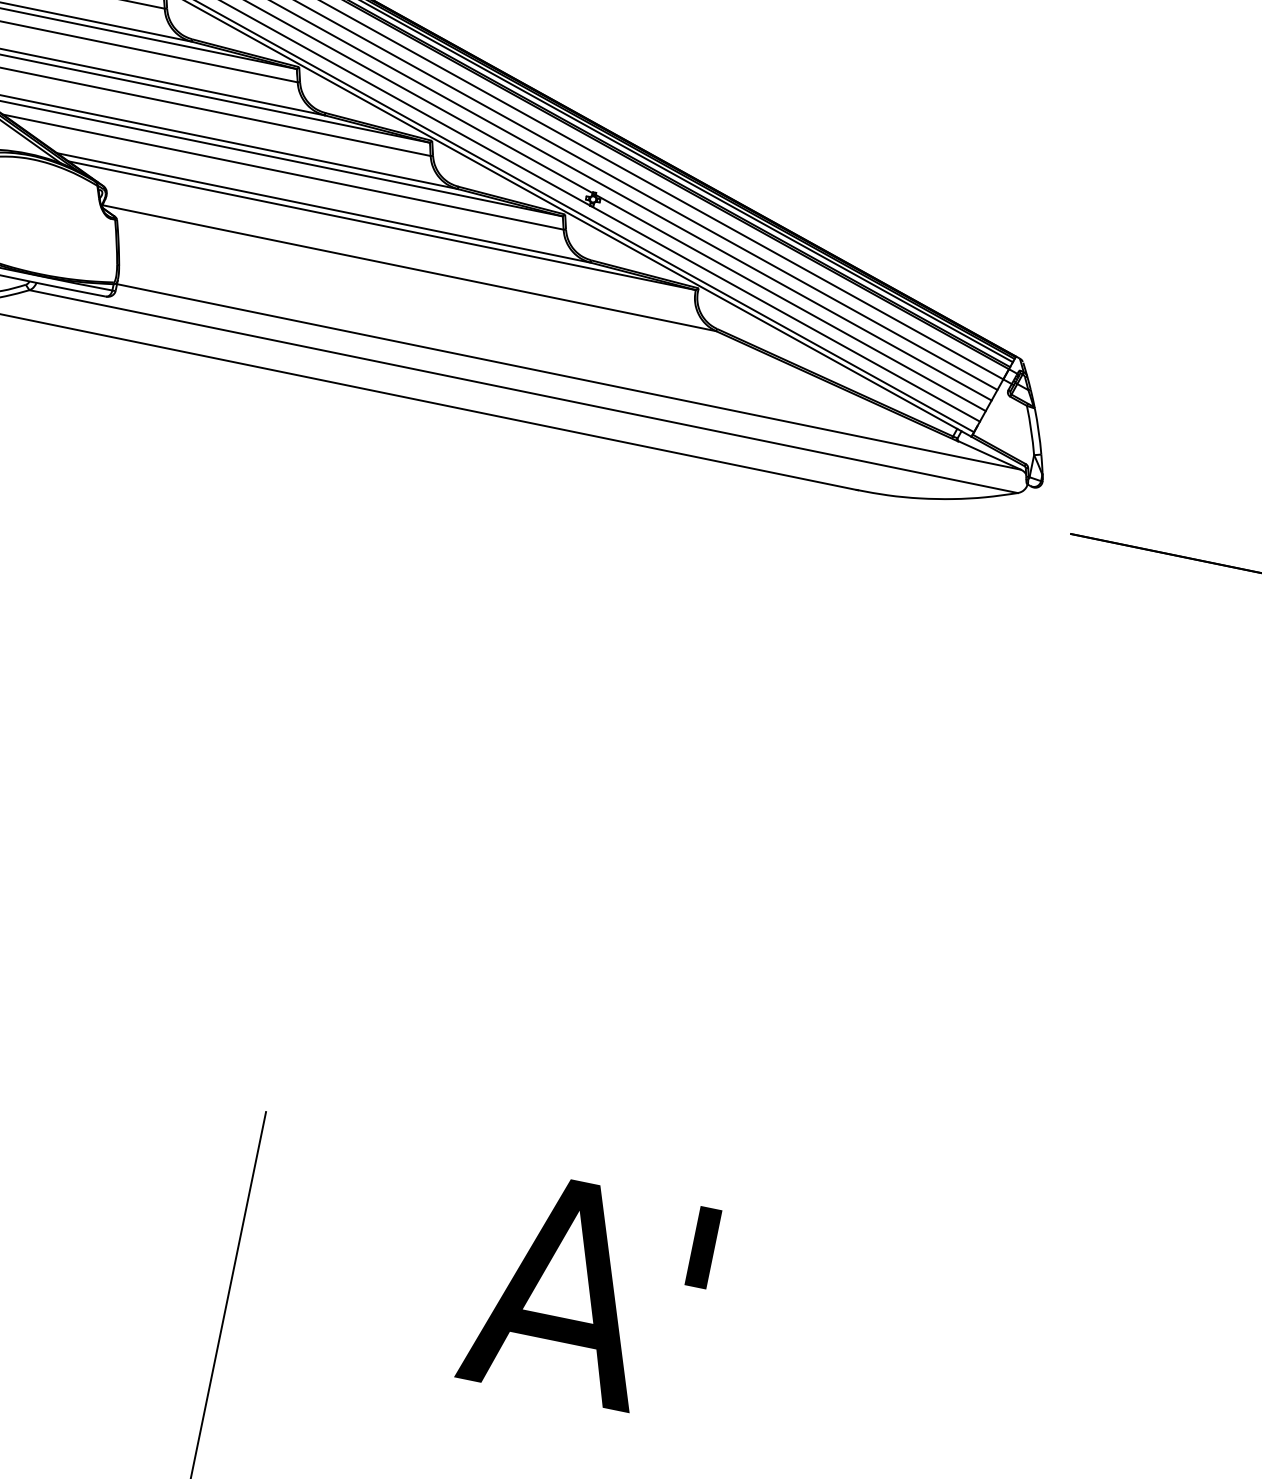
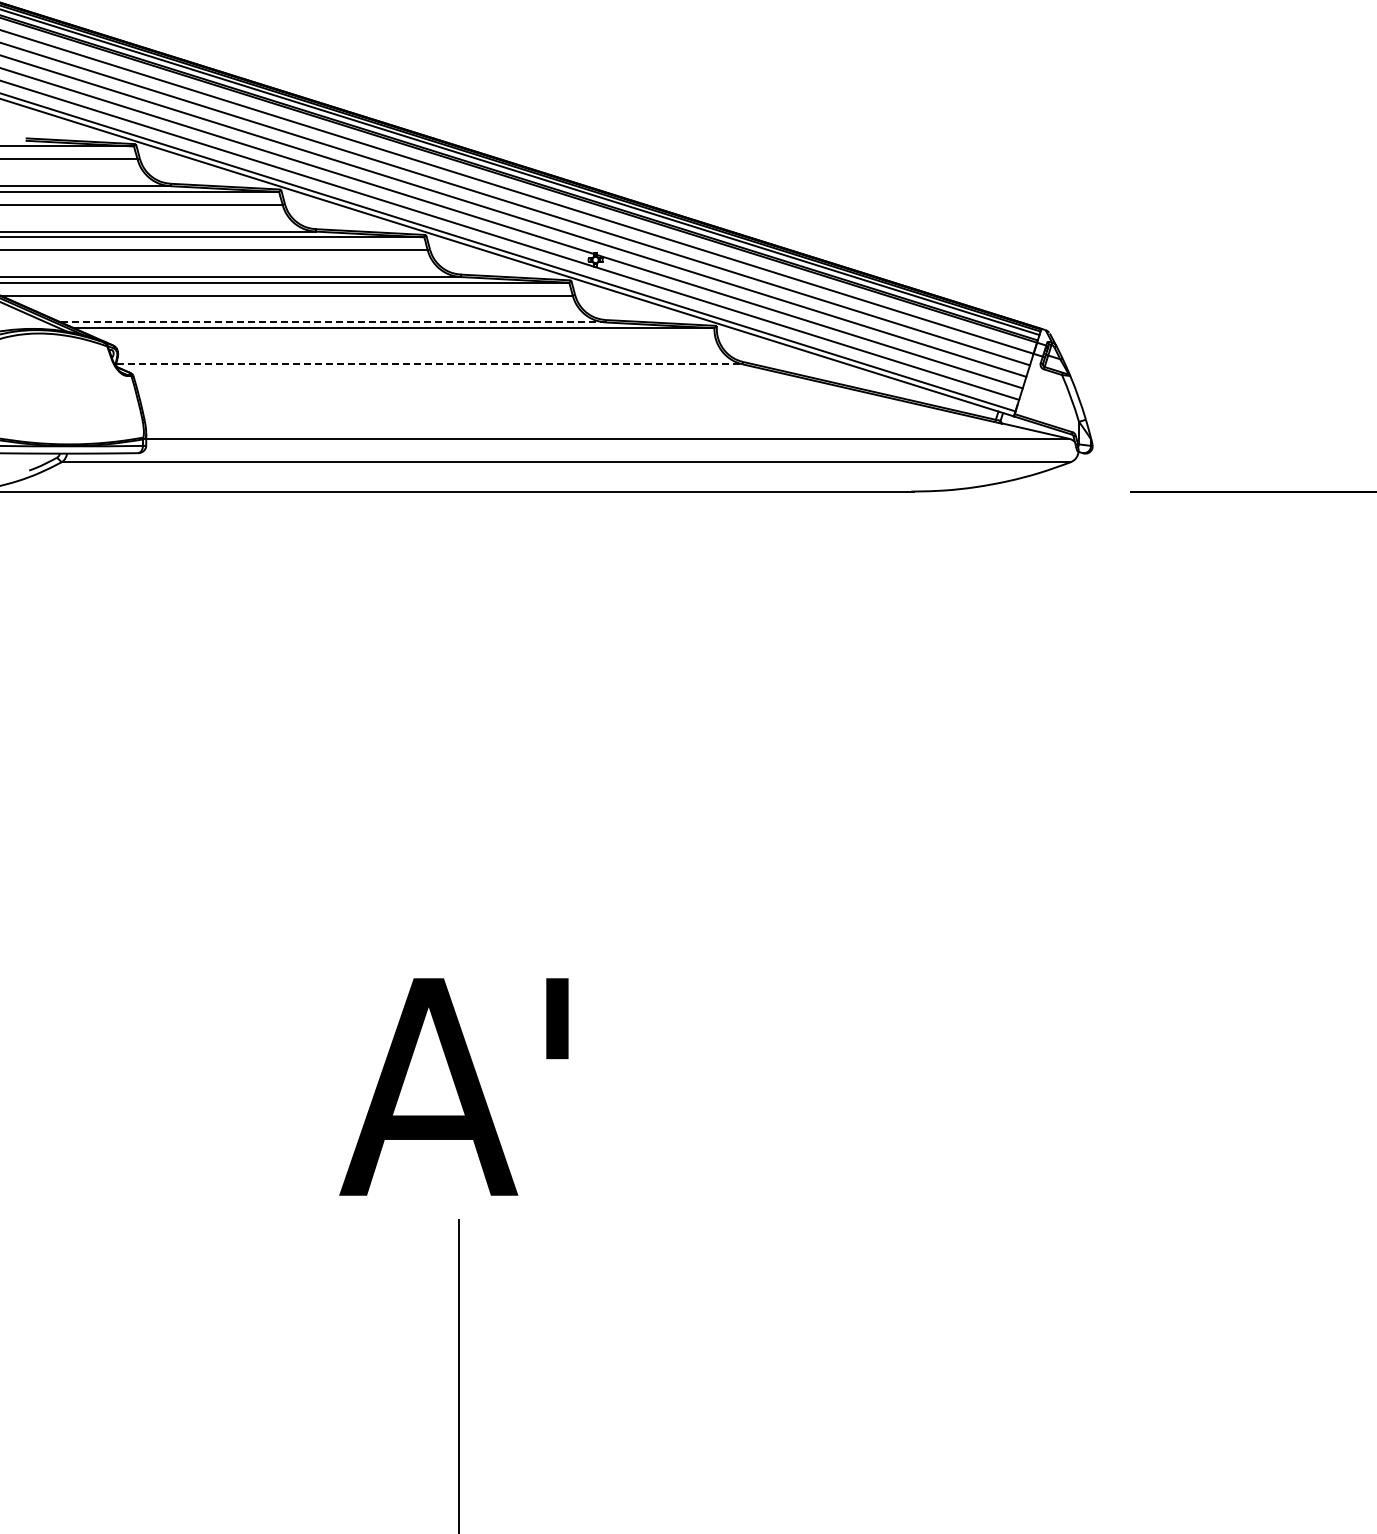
line: (324, 208) -> (334, 322), solid -> dashed
line: (410, 268) -> (430, 364), solid -> dashed
text: (588, 1293) -> (453, 1086), moved

